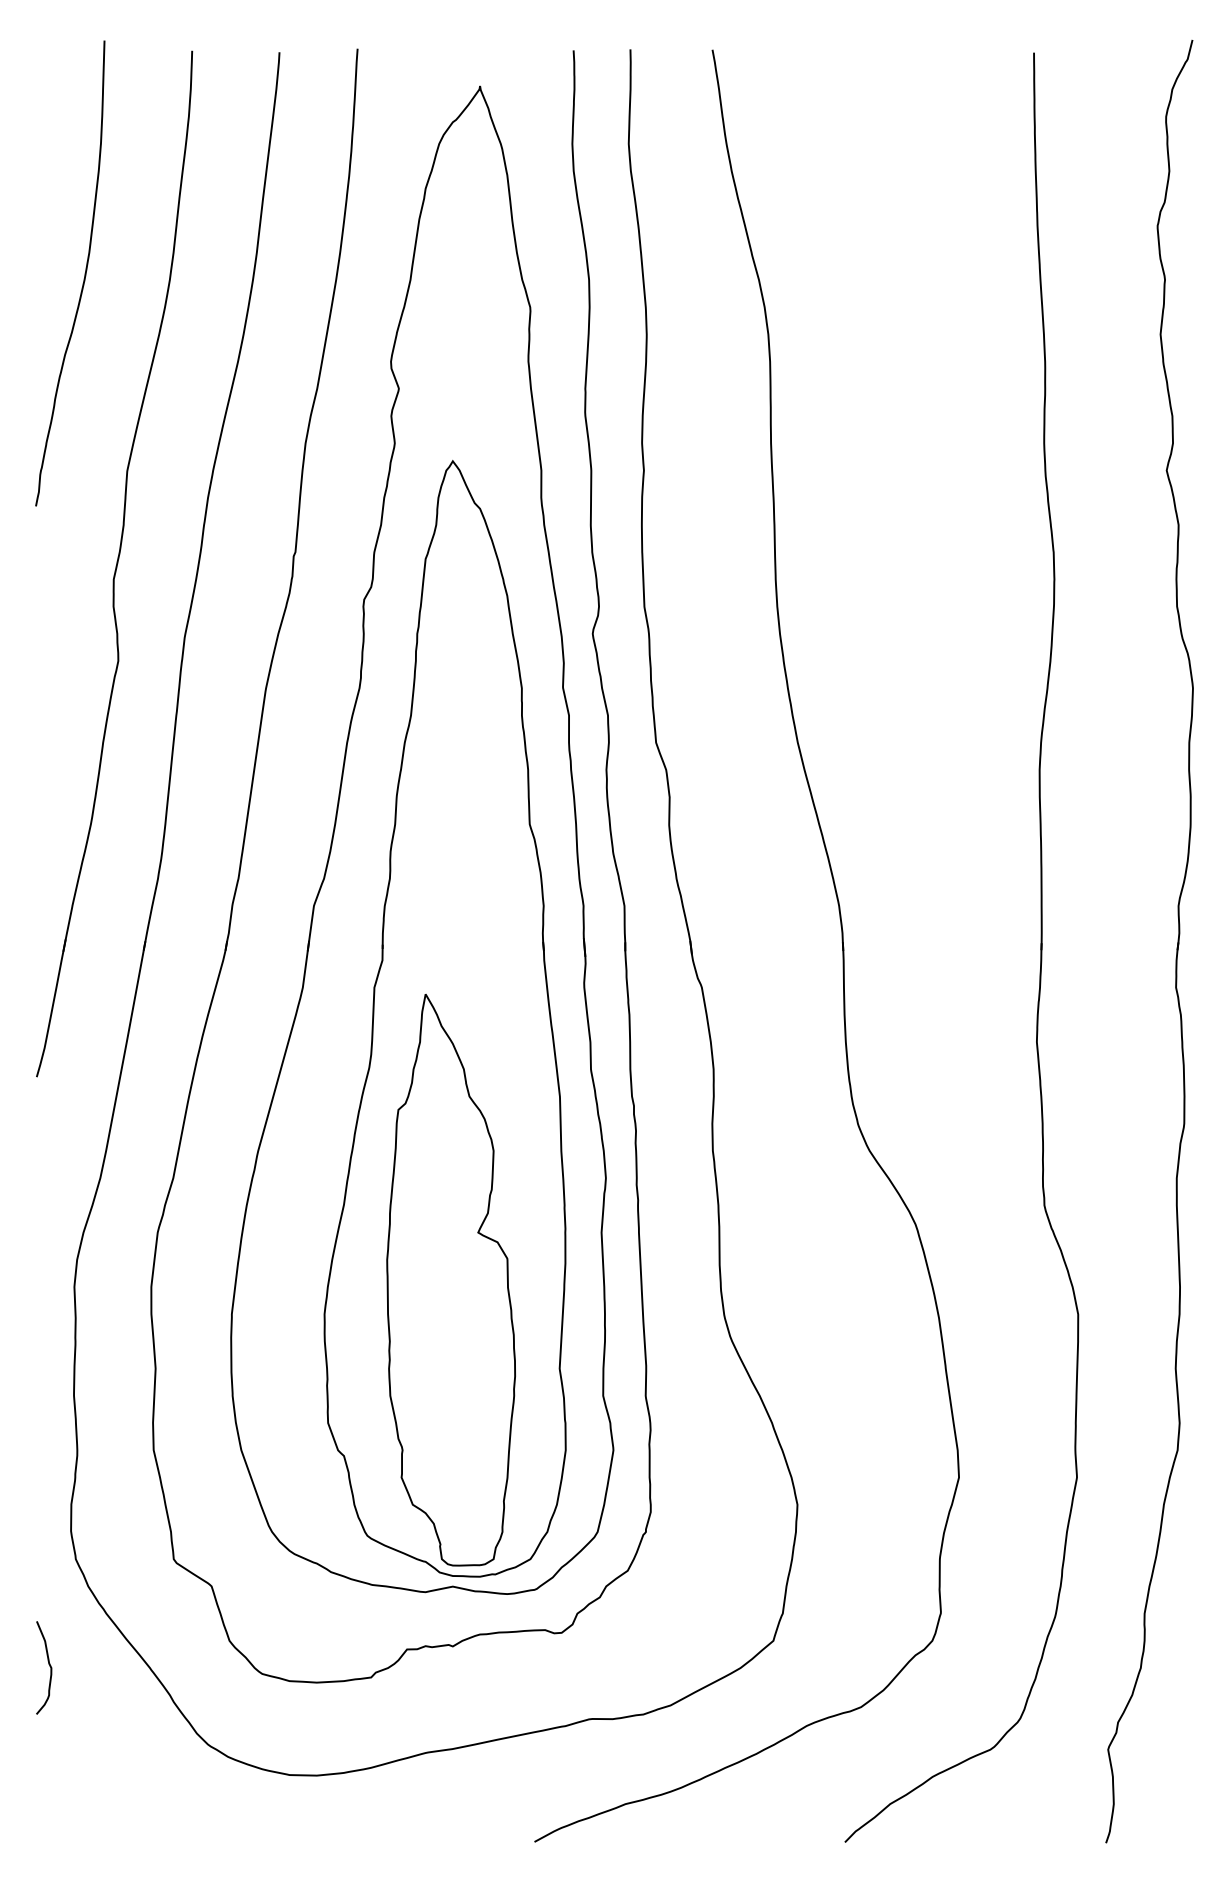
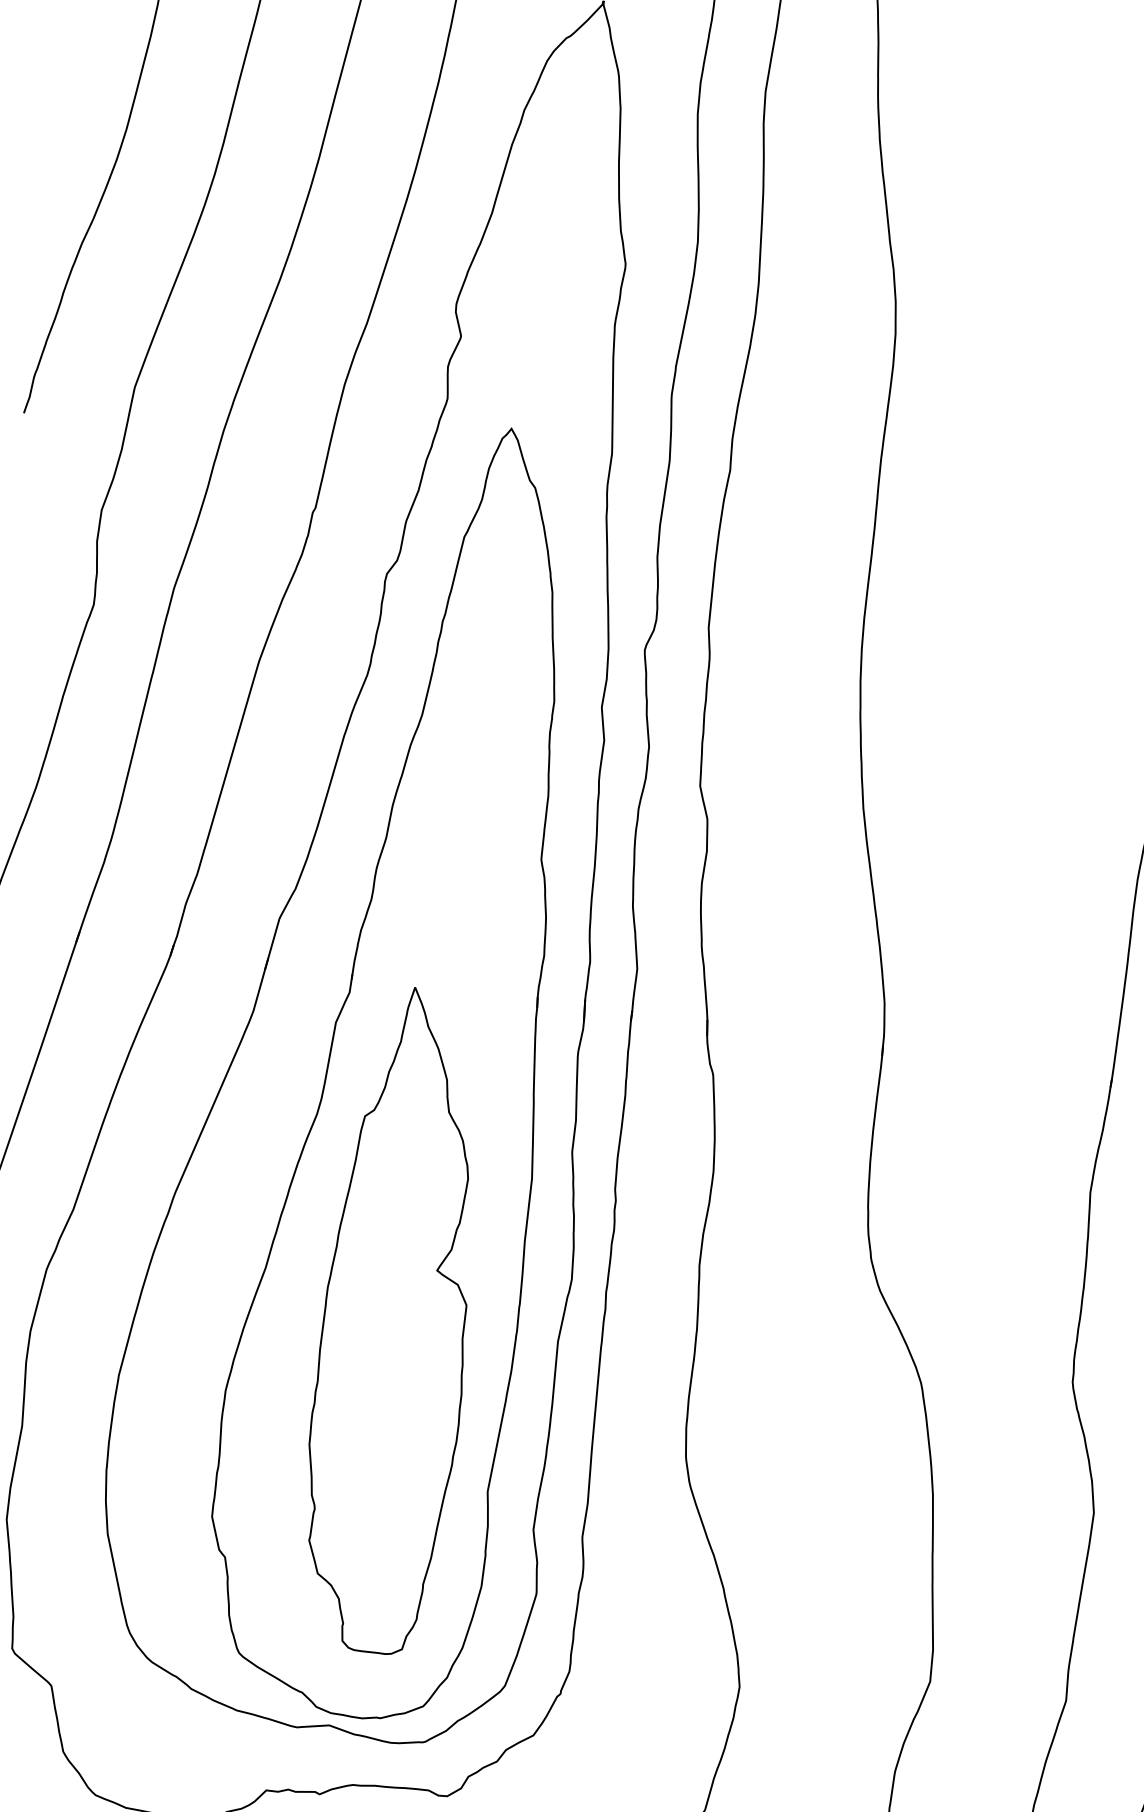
part: (450, 1279) -> (397, 1320), moved

